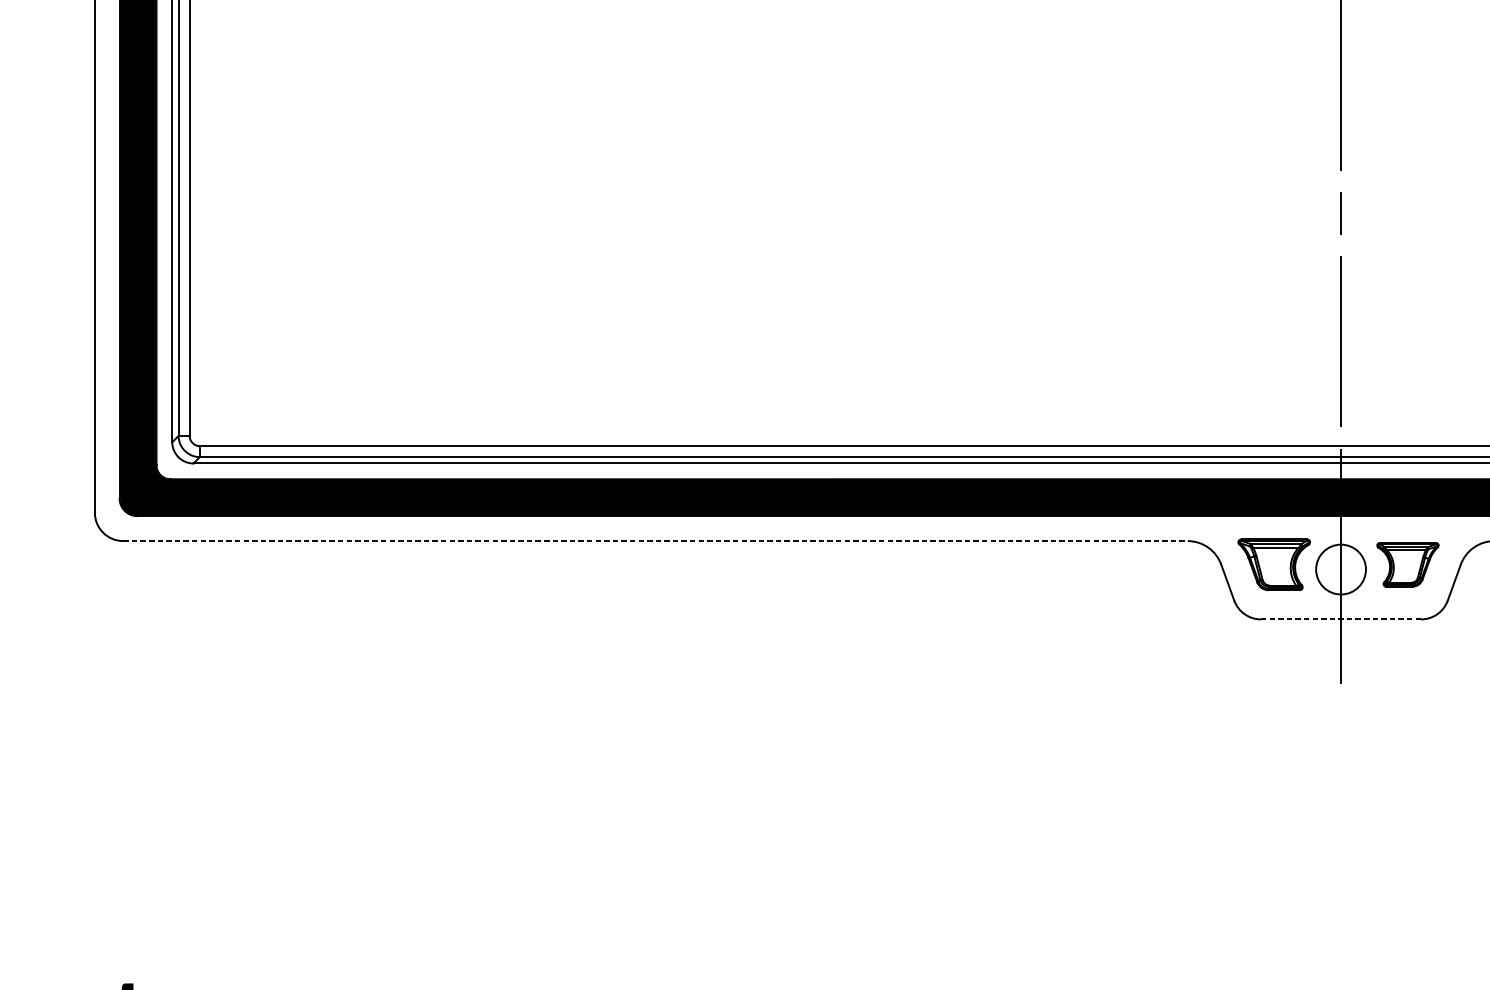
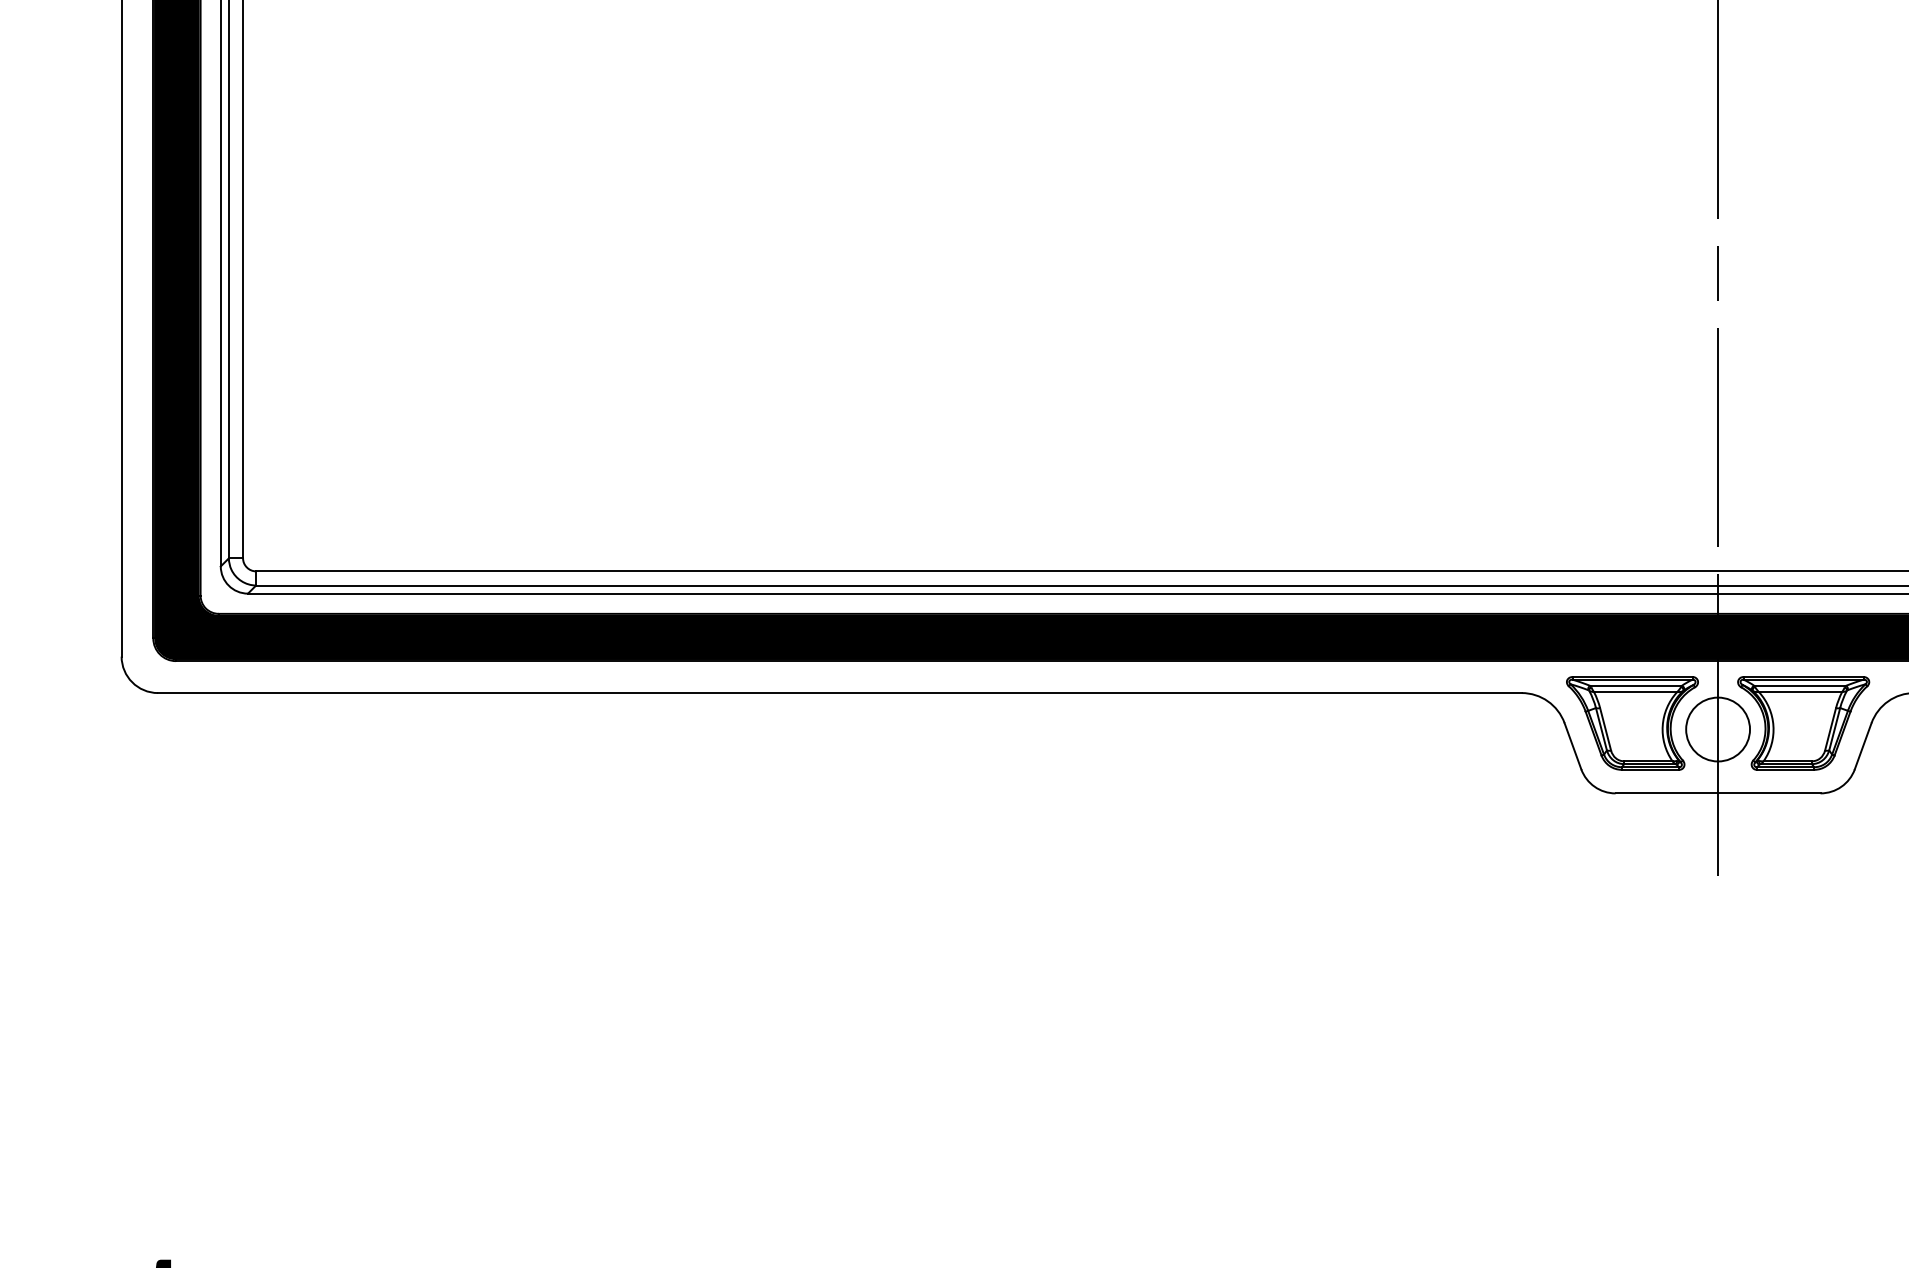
line: (655, 541) -> (839, 693), dashed -> solid
part: (1274, 564) -> (1632, 723), size x1.43
part: (1407, 564) -> (1803, 723), size x1.67
line: (1340, 619) -> (1717, 793), dashed -> solid

